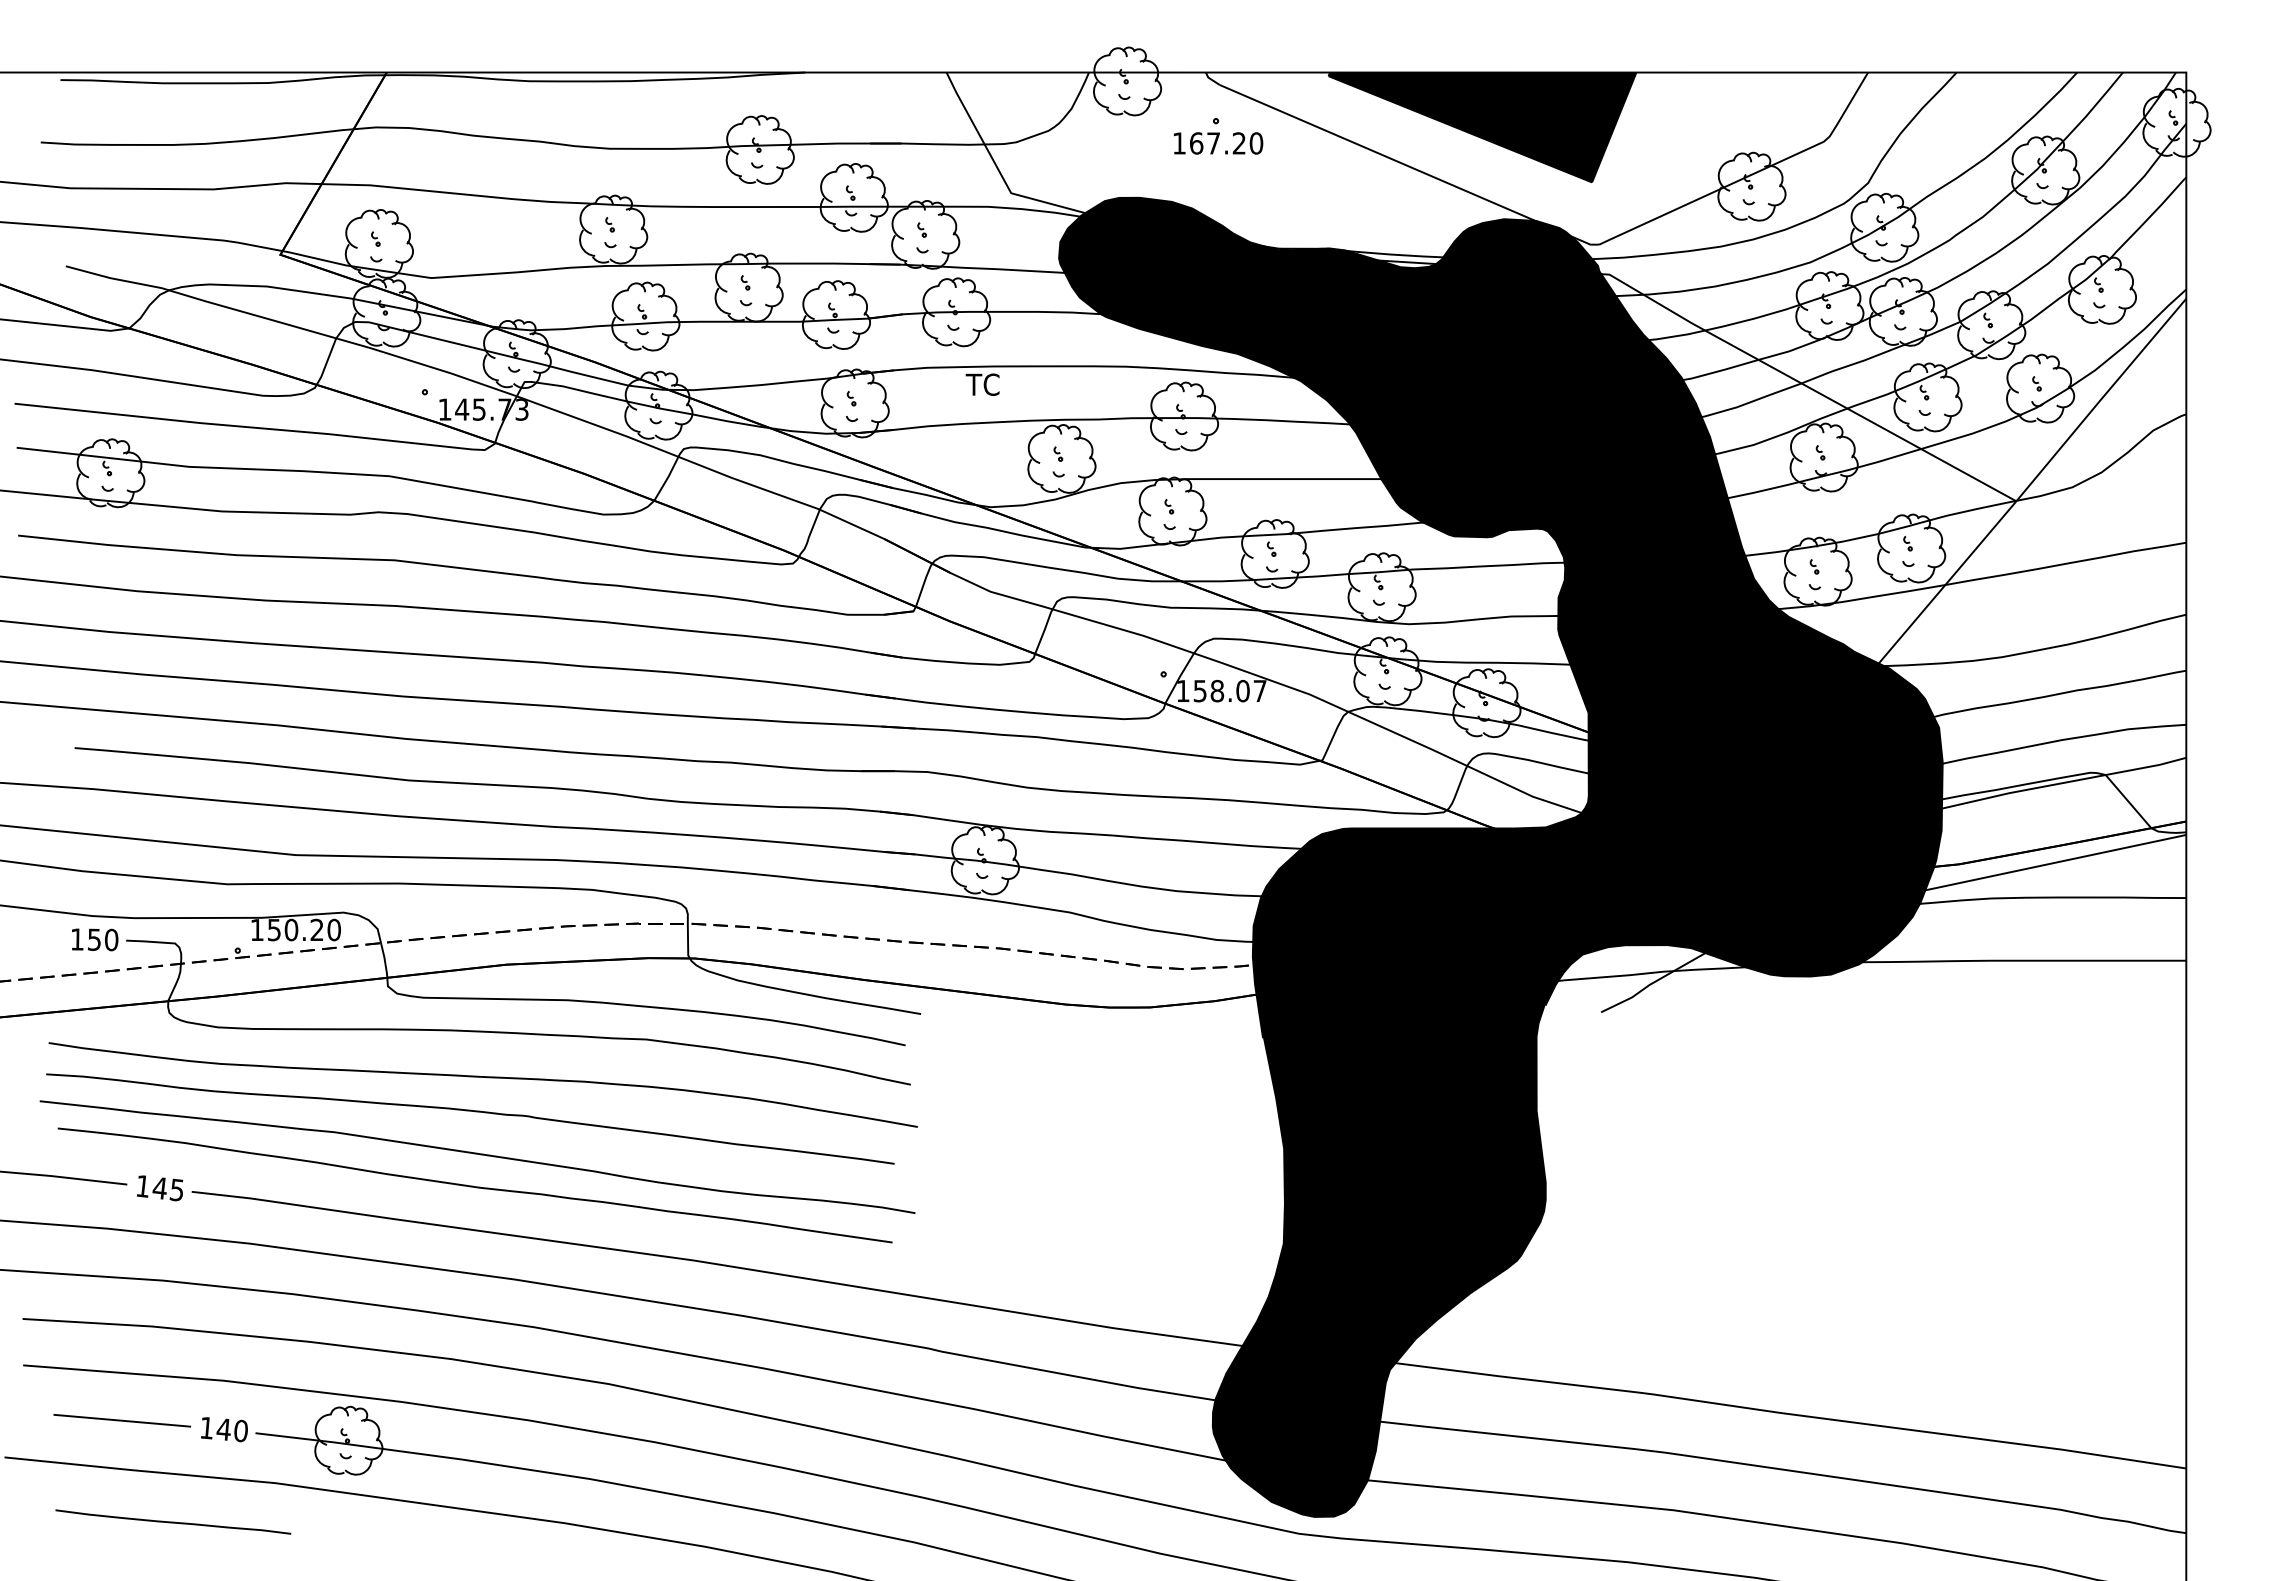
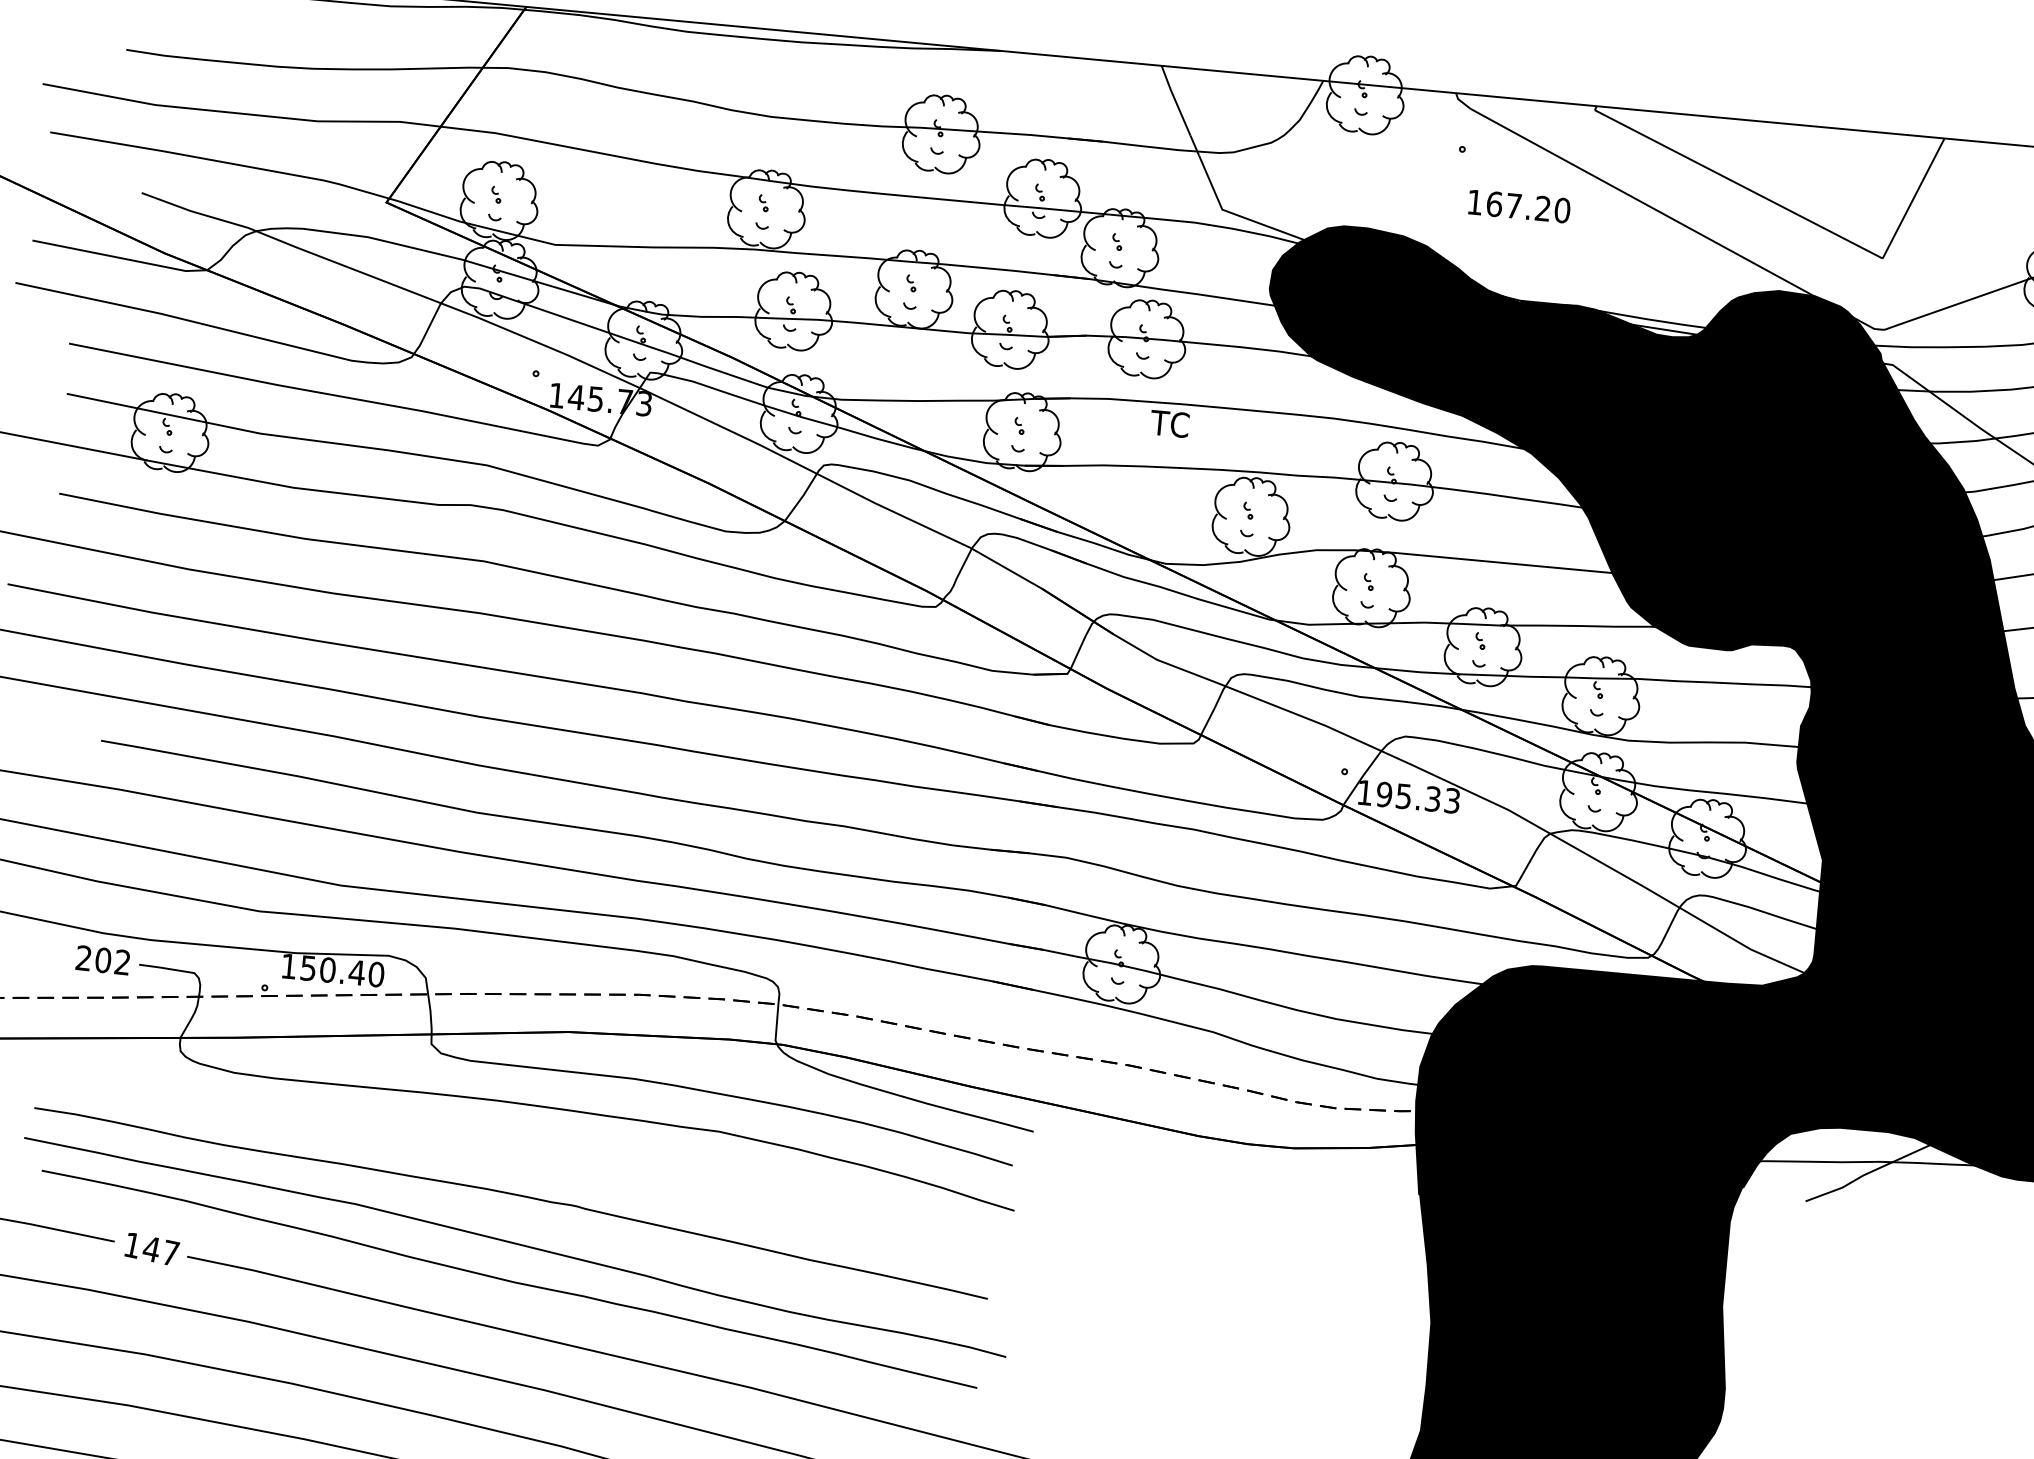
fill: (1482, 127) -> (1764, 184), removed
text: (1218, 143) -> (1519, 206), moved
text: (1229, 690) -> (1417, 796), 158.07 -> 195.33
text: (317, 929) -> (357, 972), 150.20 -> 150.40
text: (94, 939) -> (103, 960), 150 -> 202
curve: (482, 1077) -> (529, 1157), removed
text: (176, 1189) -> (170, 1252), 145 -> 147

